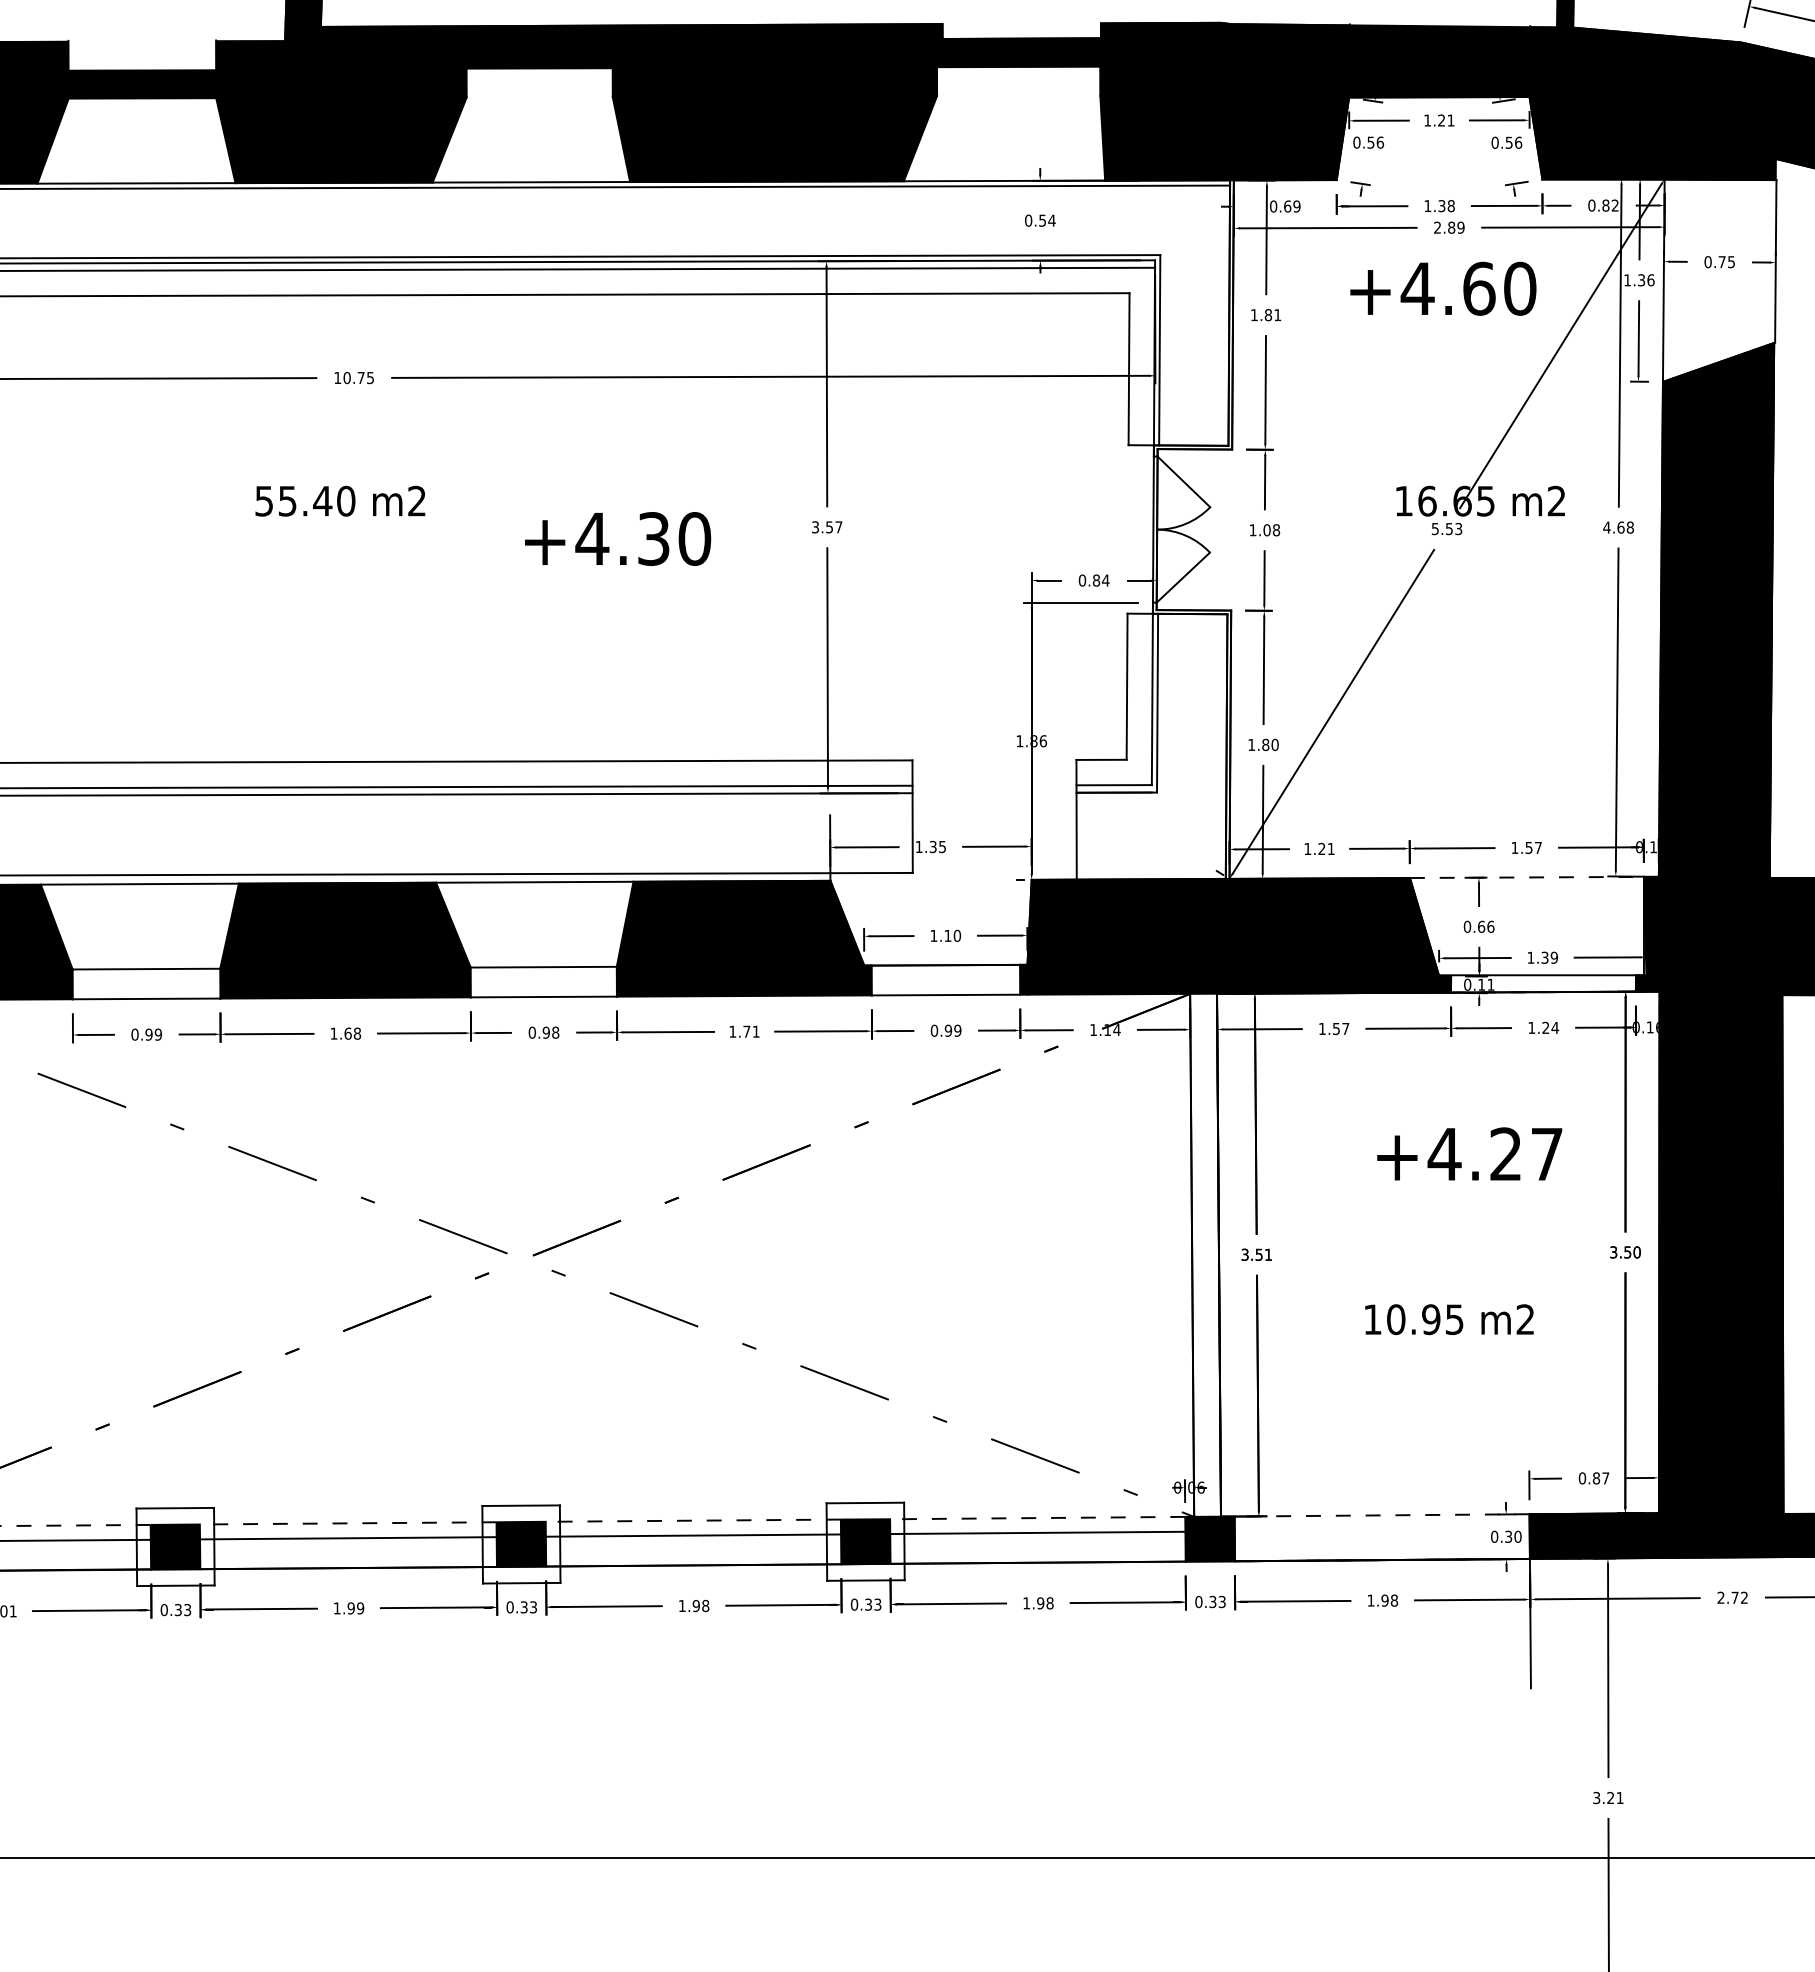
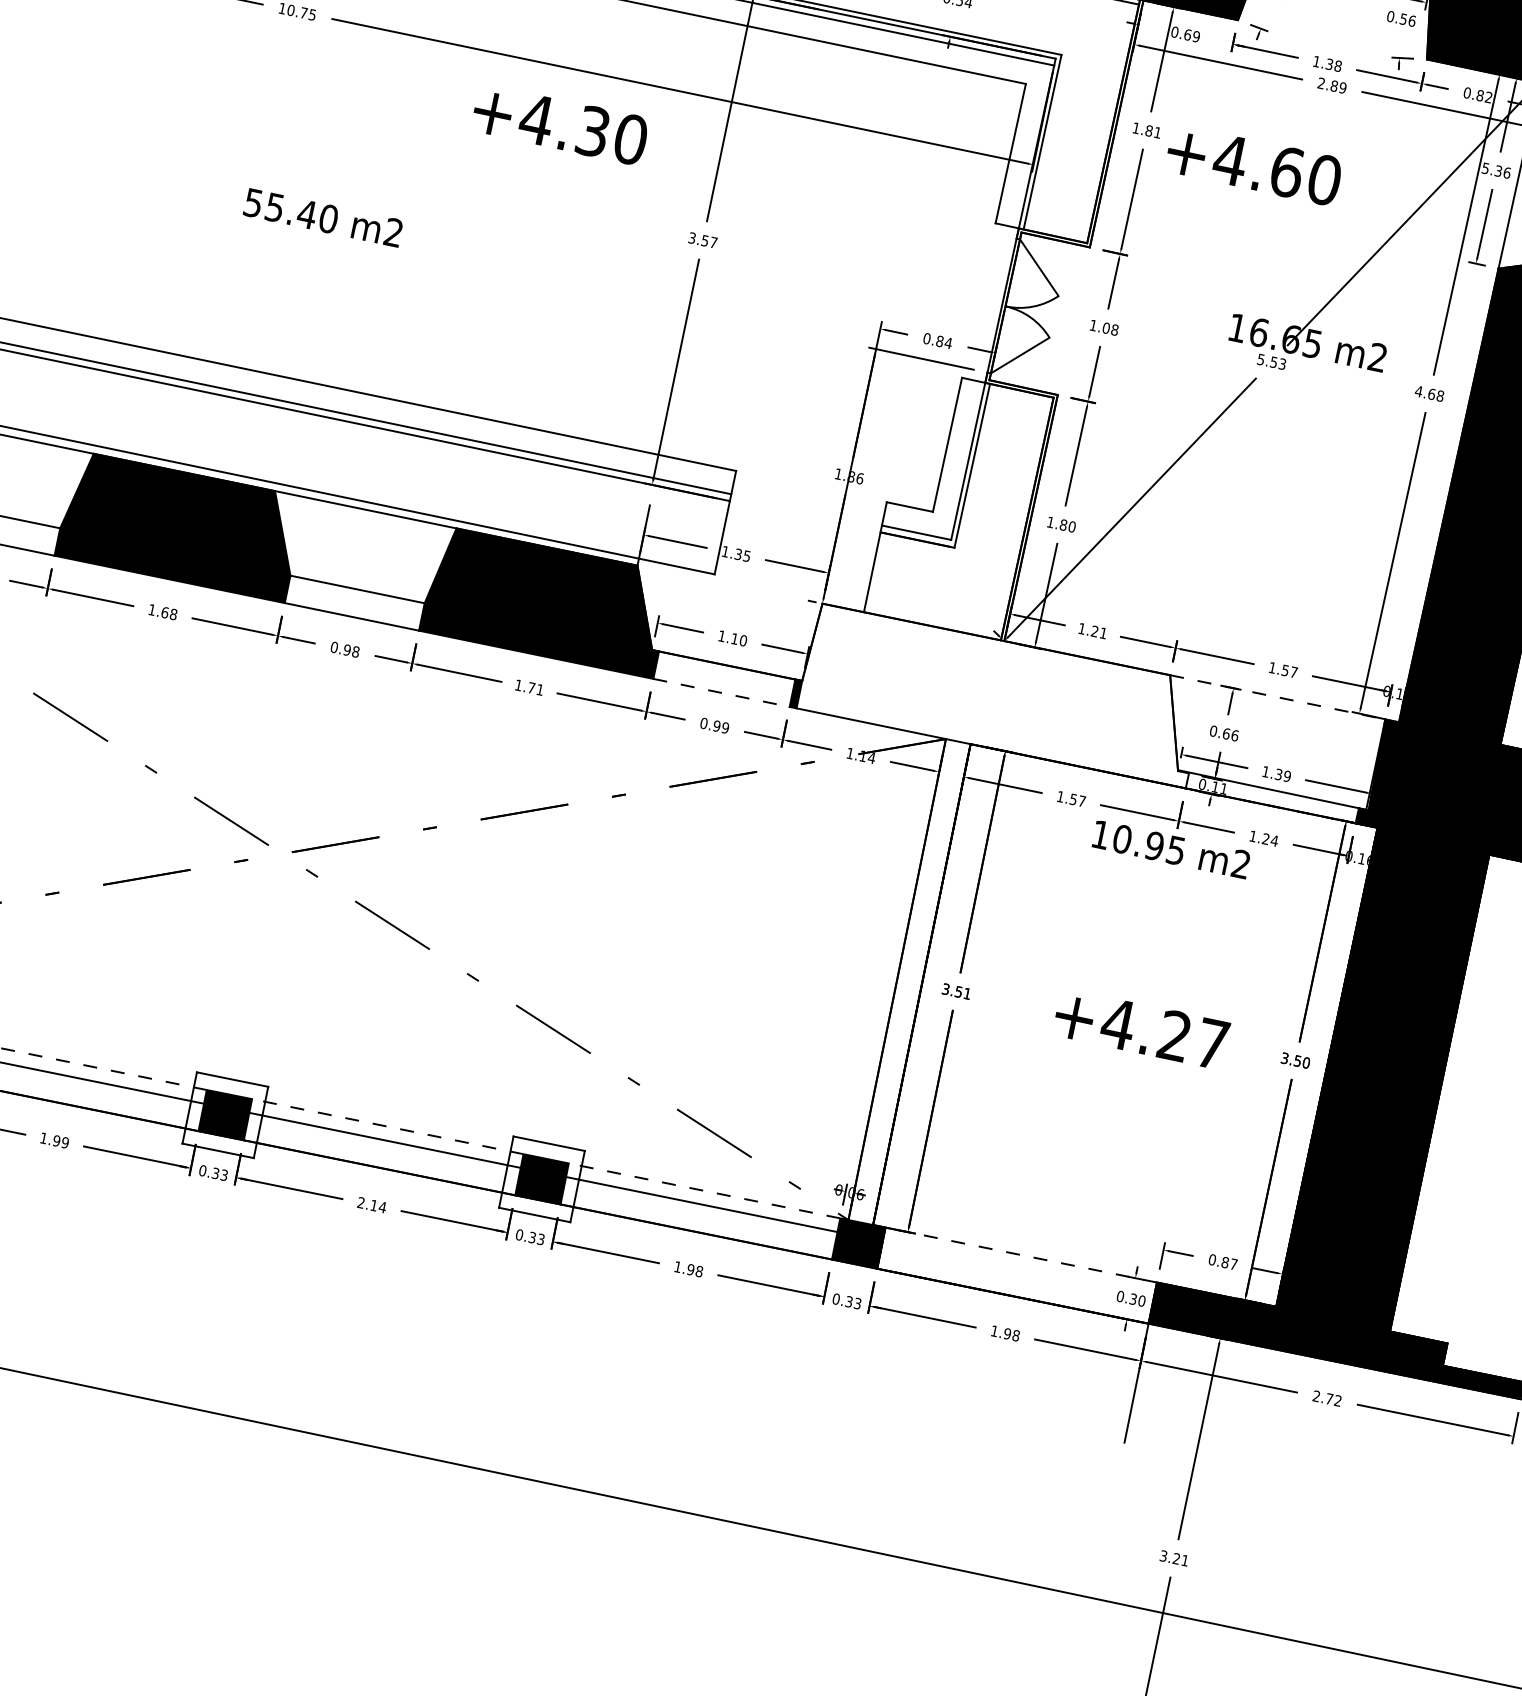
text: (1627, 280) -> (1485, 168), 1.36 -> 5.36
text: (1443, 288) -> (1254, 164), moved
text: (340, 500) -> (323, 217), moved
text: (618, 538) -> (560, 124), moved
fill: (1239, 936) -> (1002, 695), removed
line: (946, 995) -> (721, 693), solid -> dashed
text: (1469, 1153) -> (1141, 1028), moved
text: (1449, 1319) -> (1171, 849), moved
text: (693, 1605) -> (371, 1204), 1.98 -> 2.14

